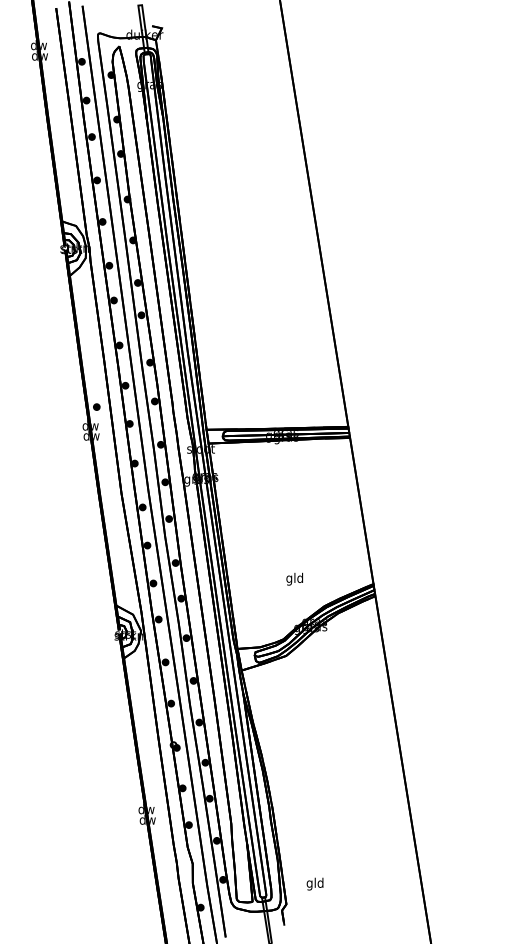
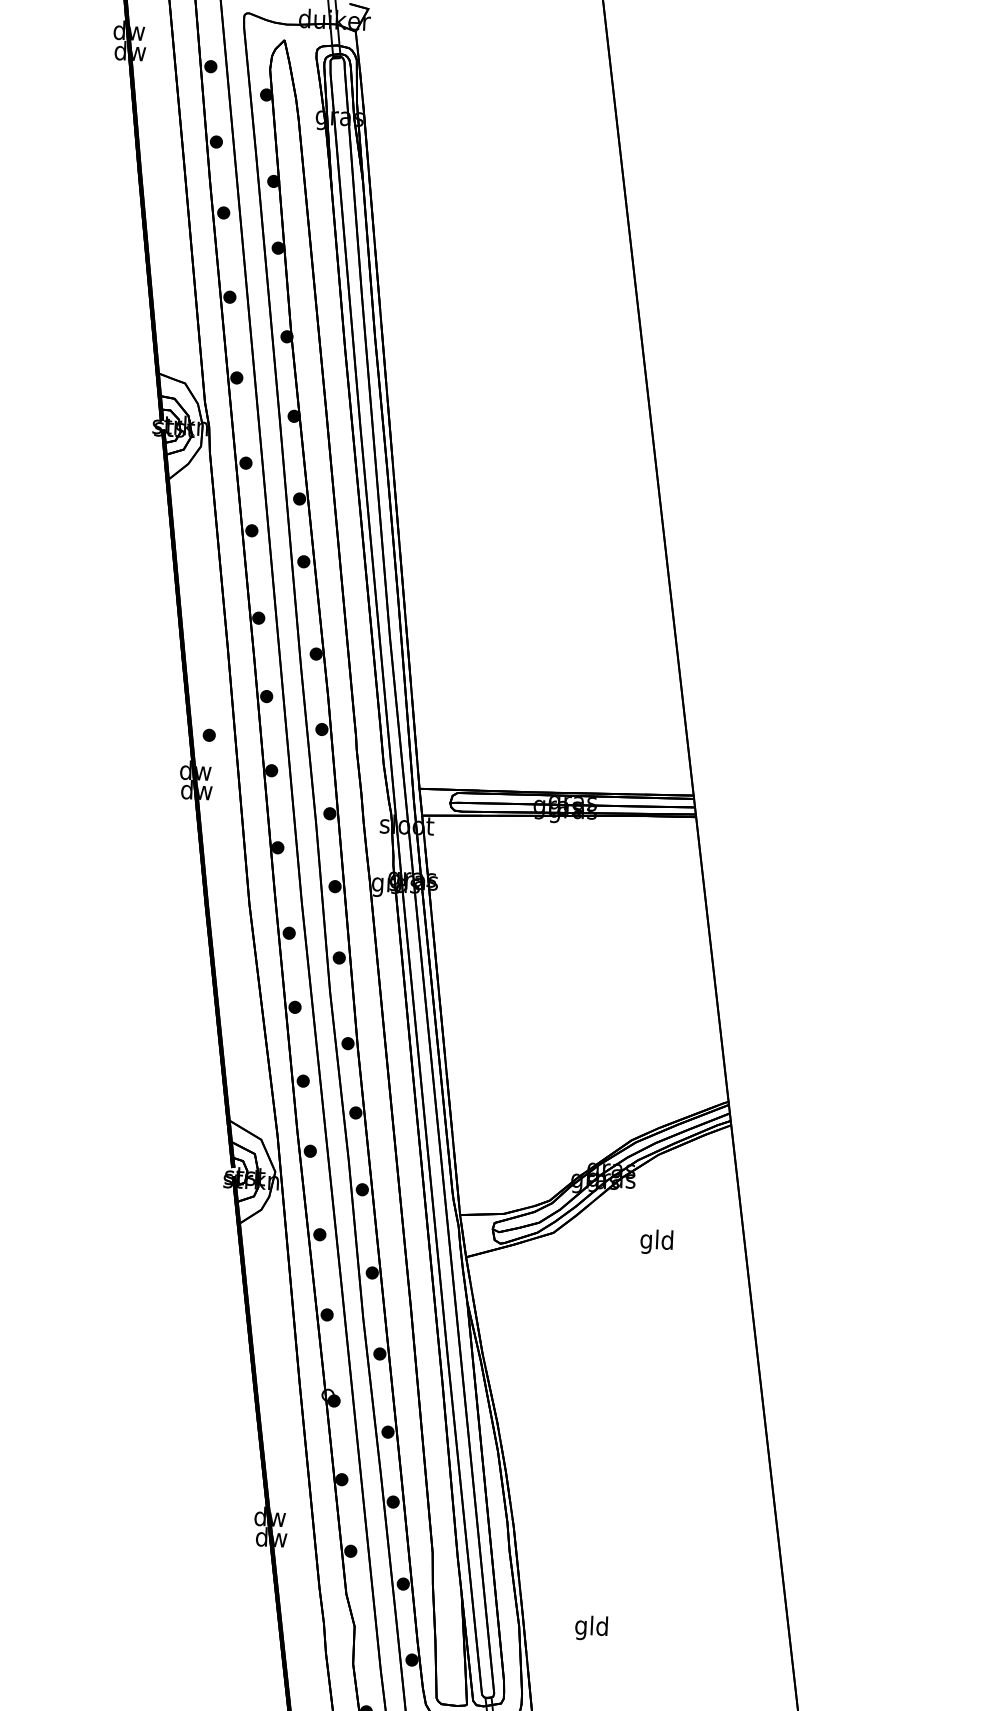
text: (294, 578) -> (656, 1240), moved
text: (314, 883) -> (590, 1626), moved

